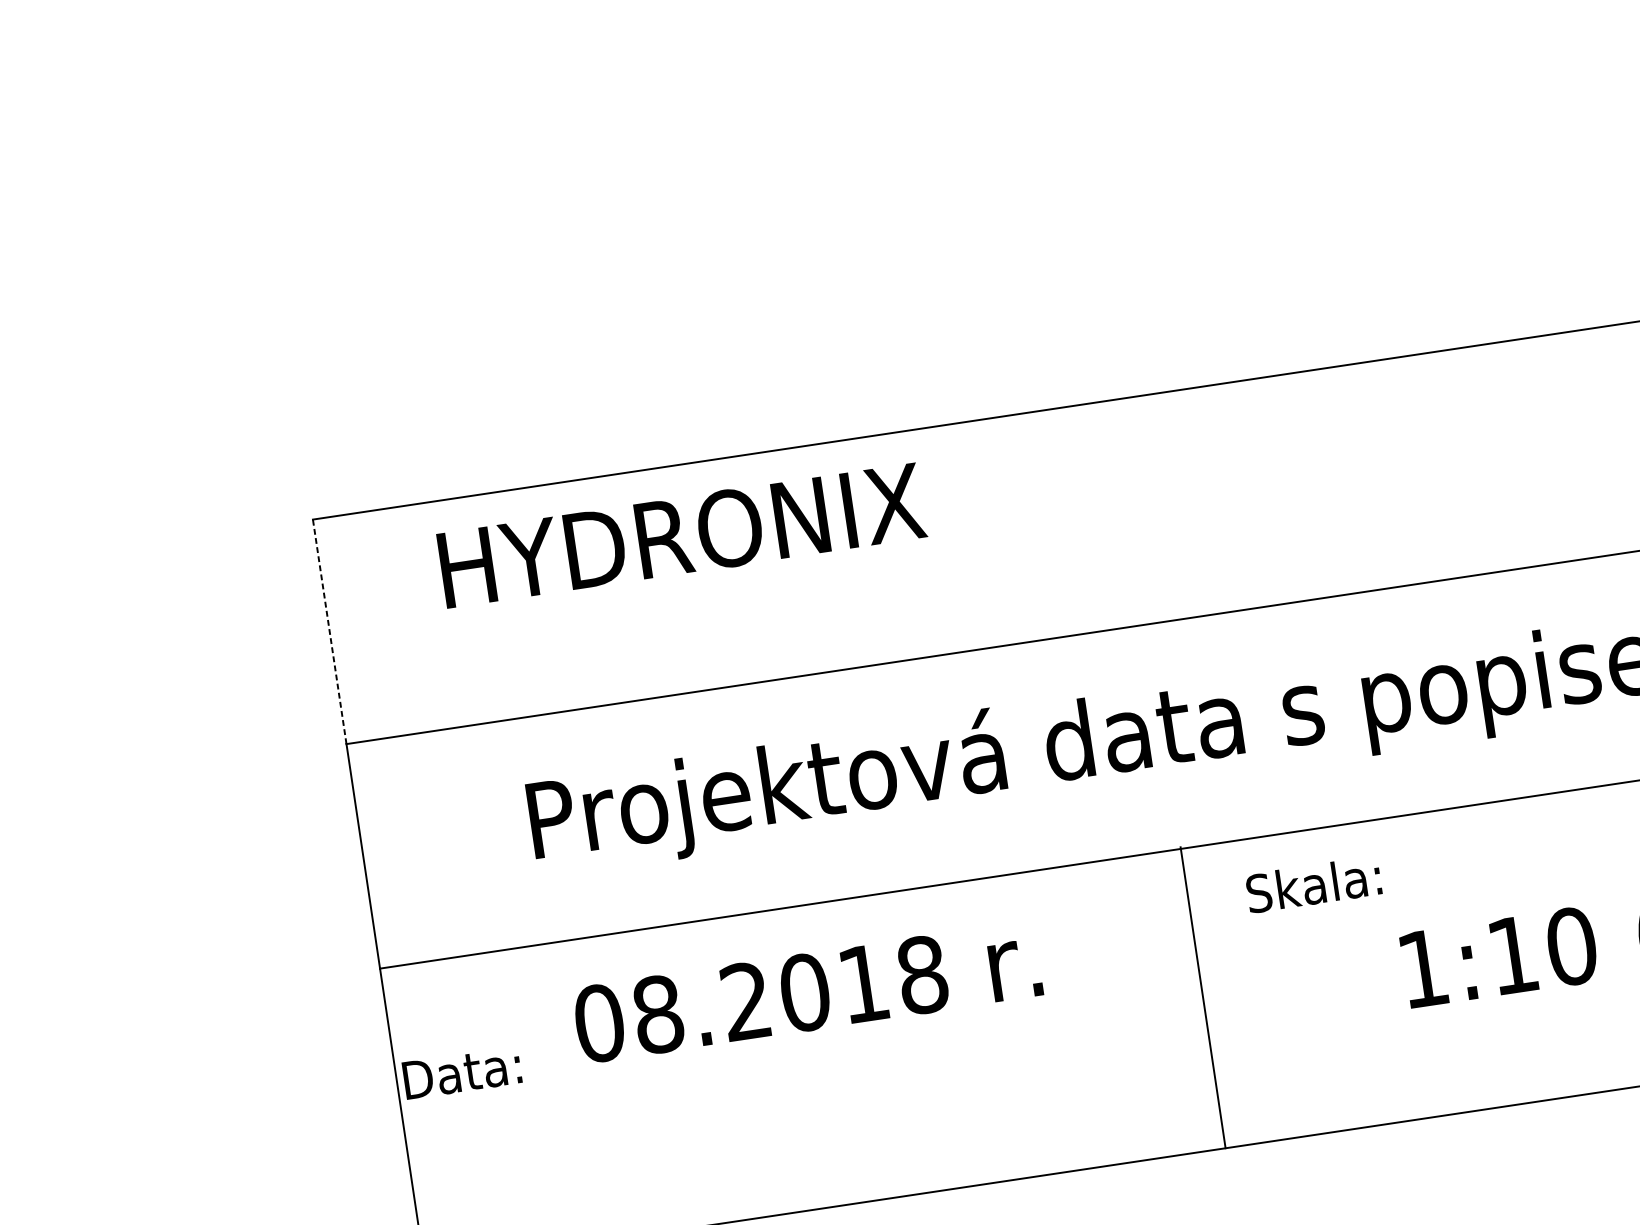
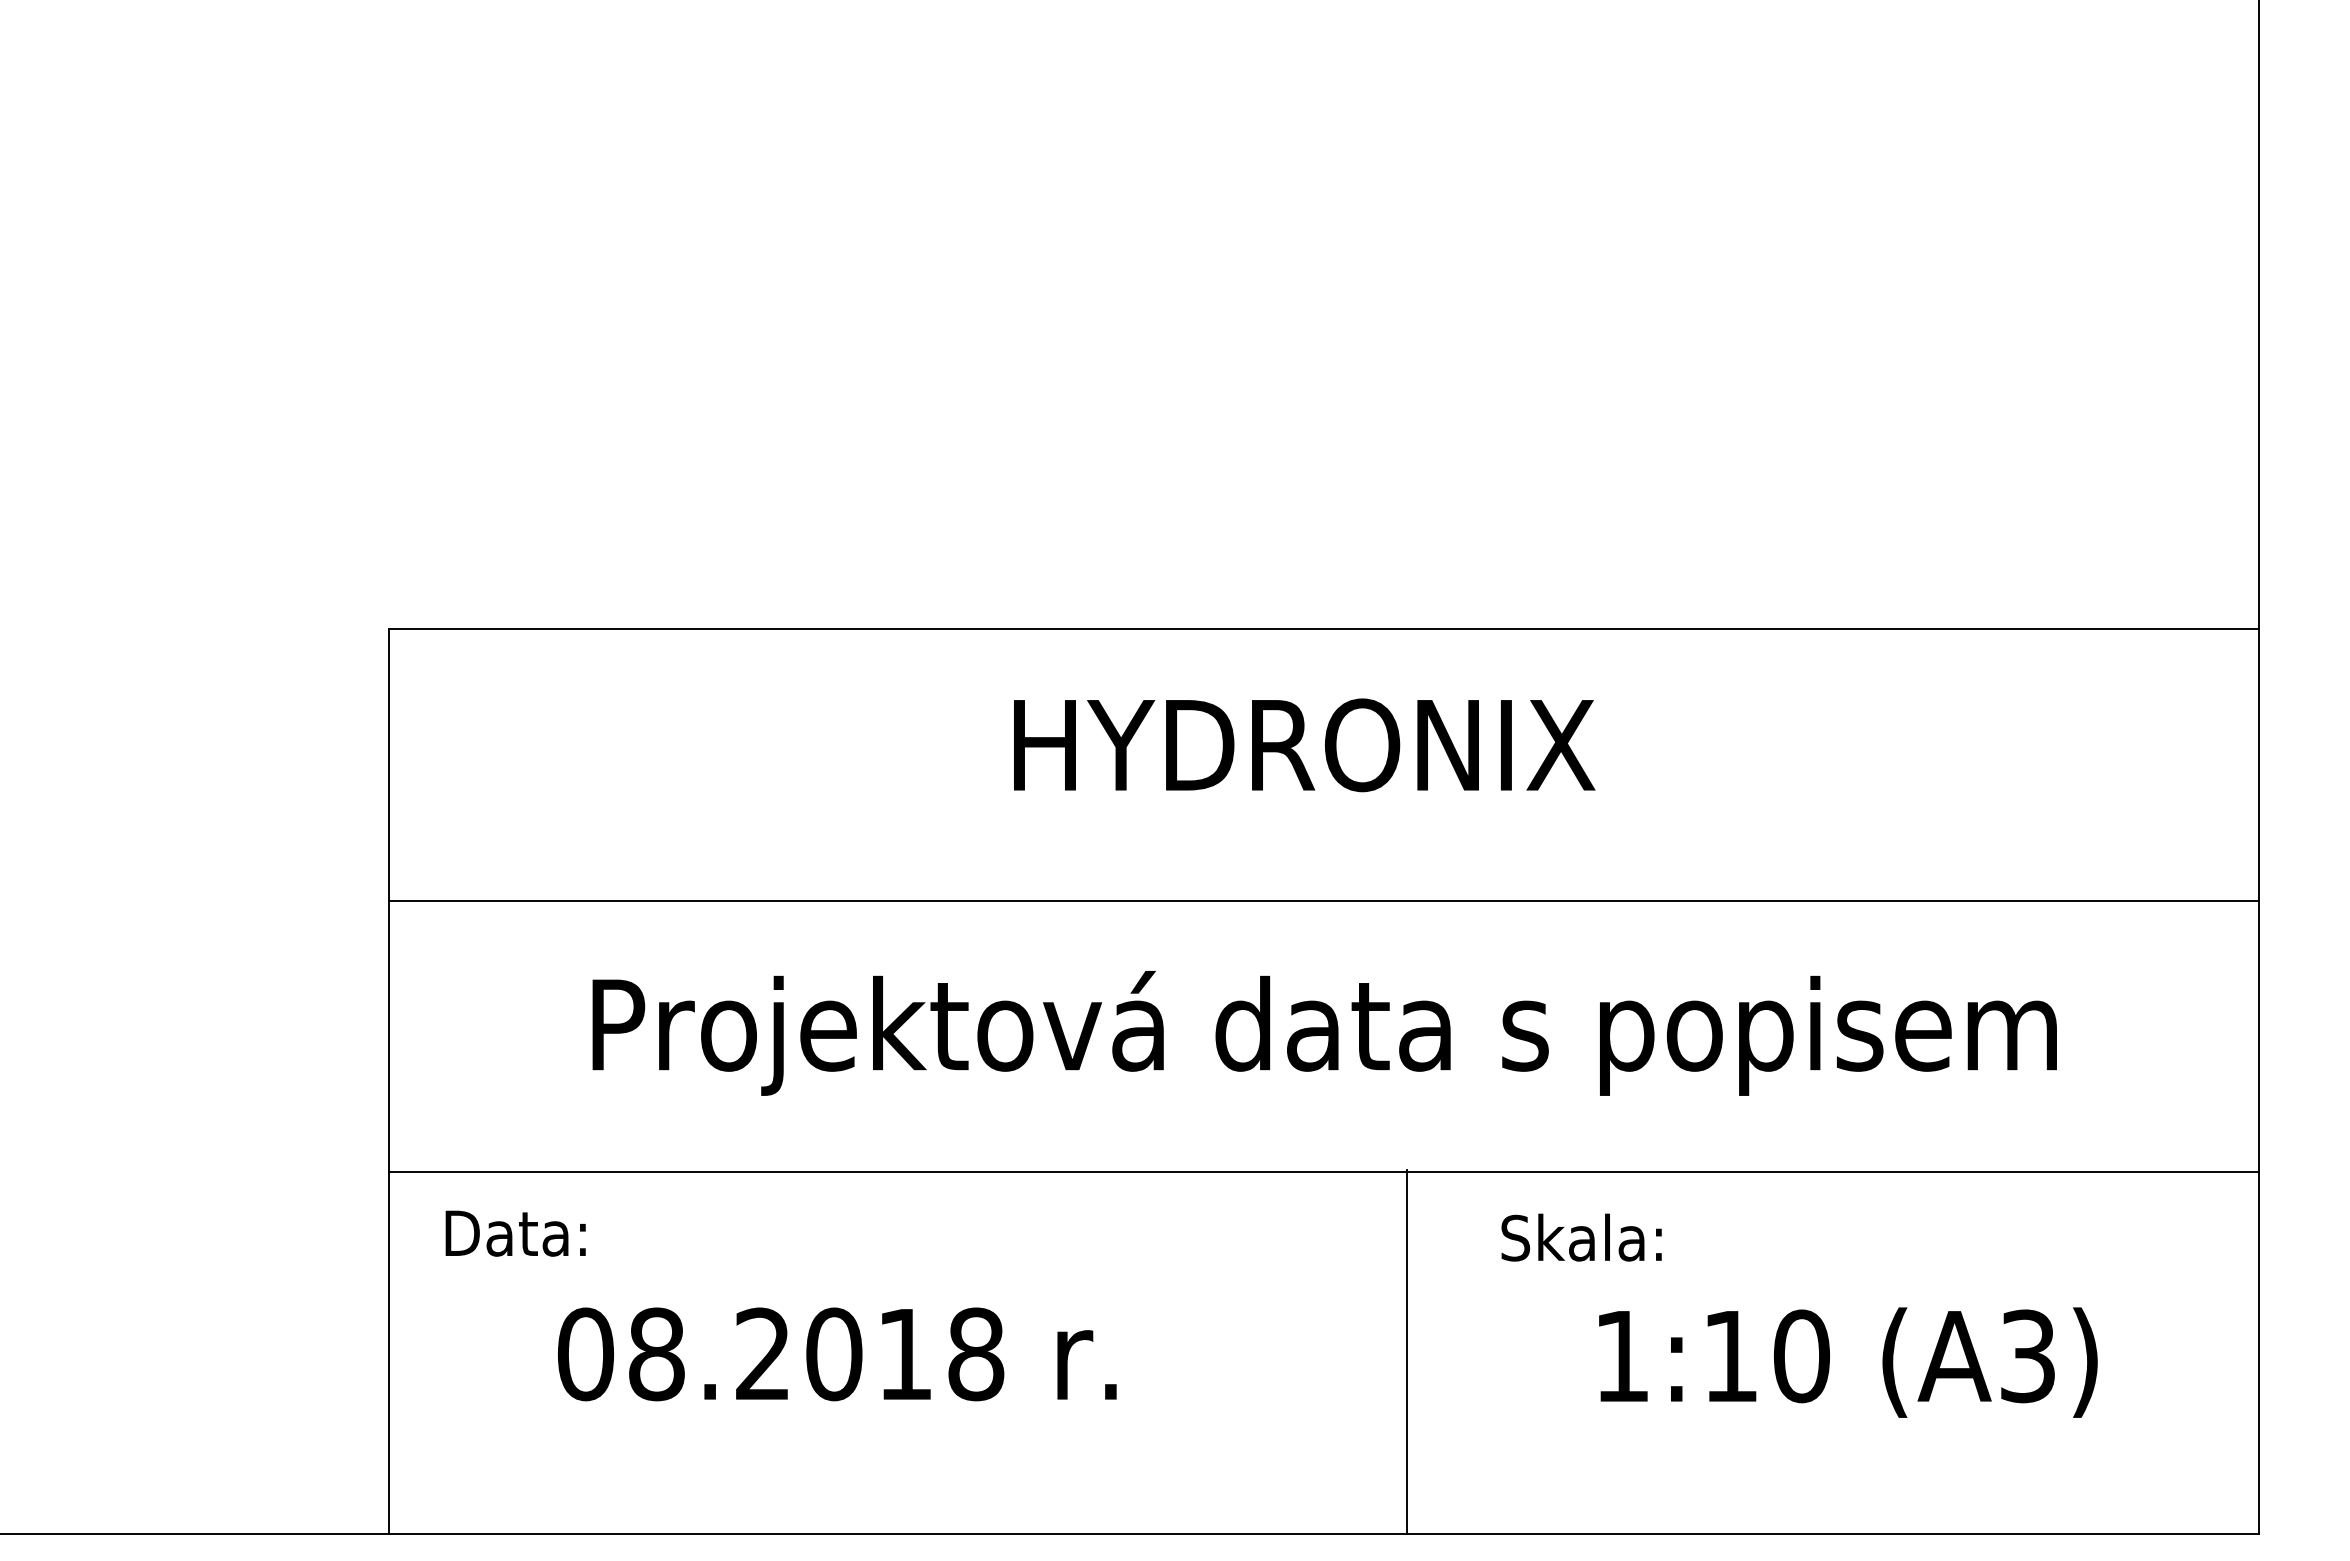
text: (682, 535) -> (1304, 745), moved
line: (330, 631) -> (389, 764), dashed -> solid
text: (1313, 884) -> (1581, 1237), moved
text: (807, 992) -> (837, 1354), moved
line: (1202, 997) -> (1406, 1351), moved
text: (462, 1072) -> (515, 1233), moved

